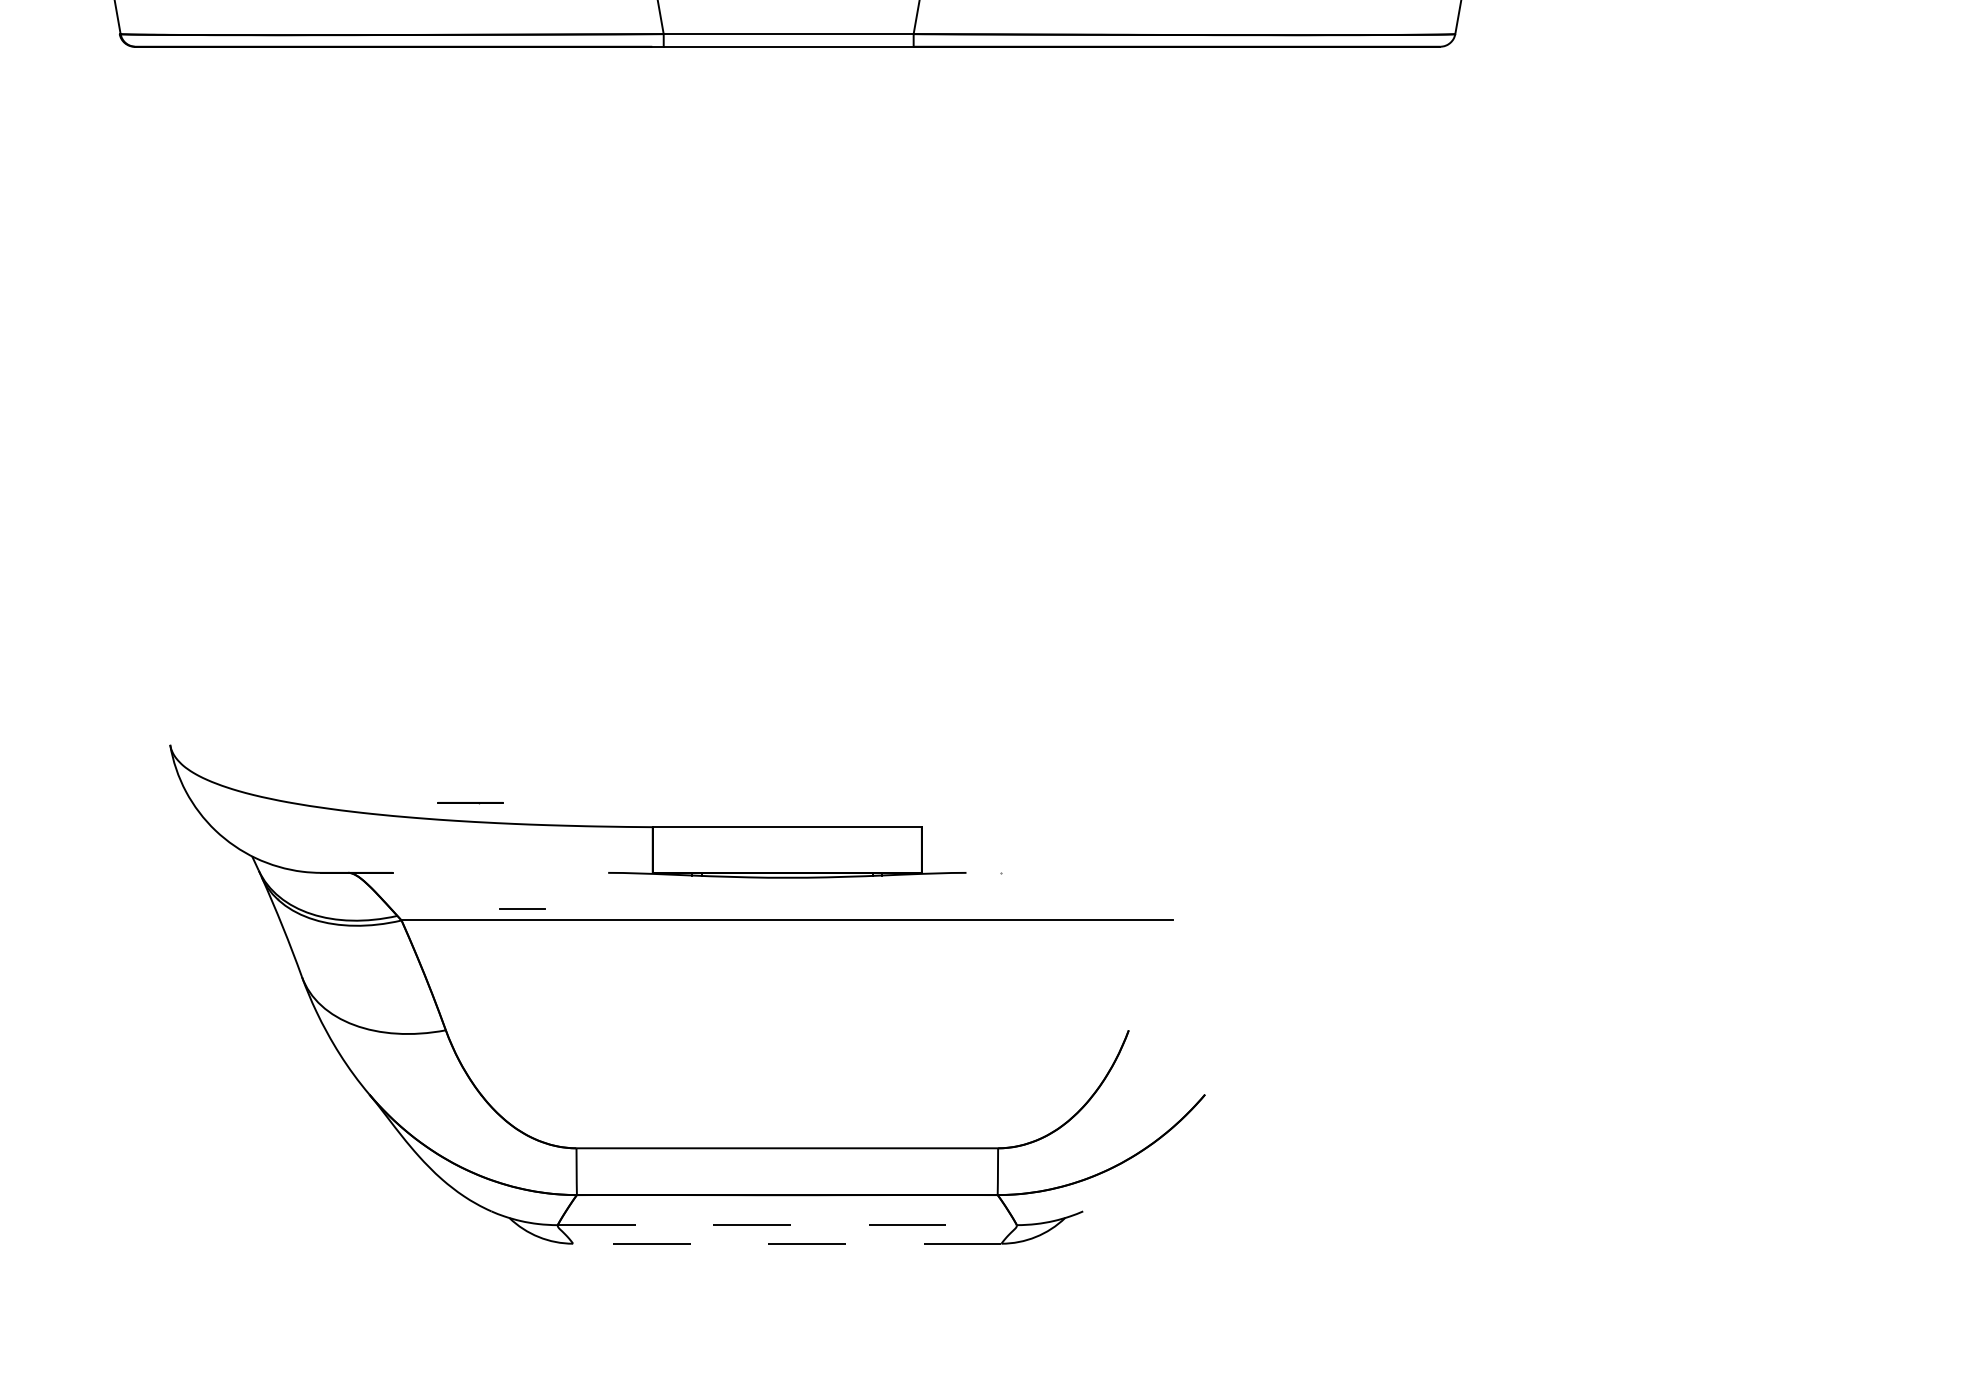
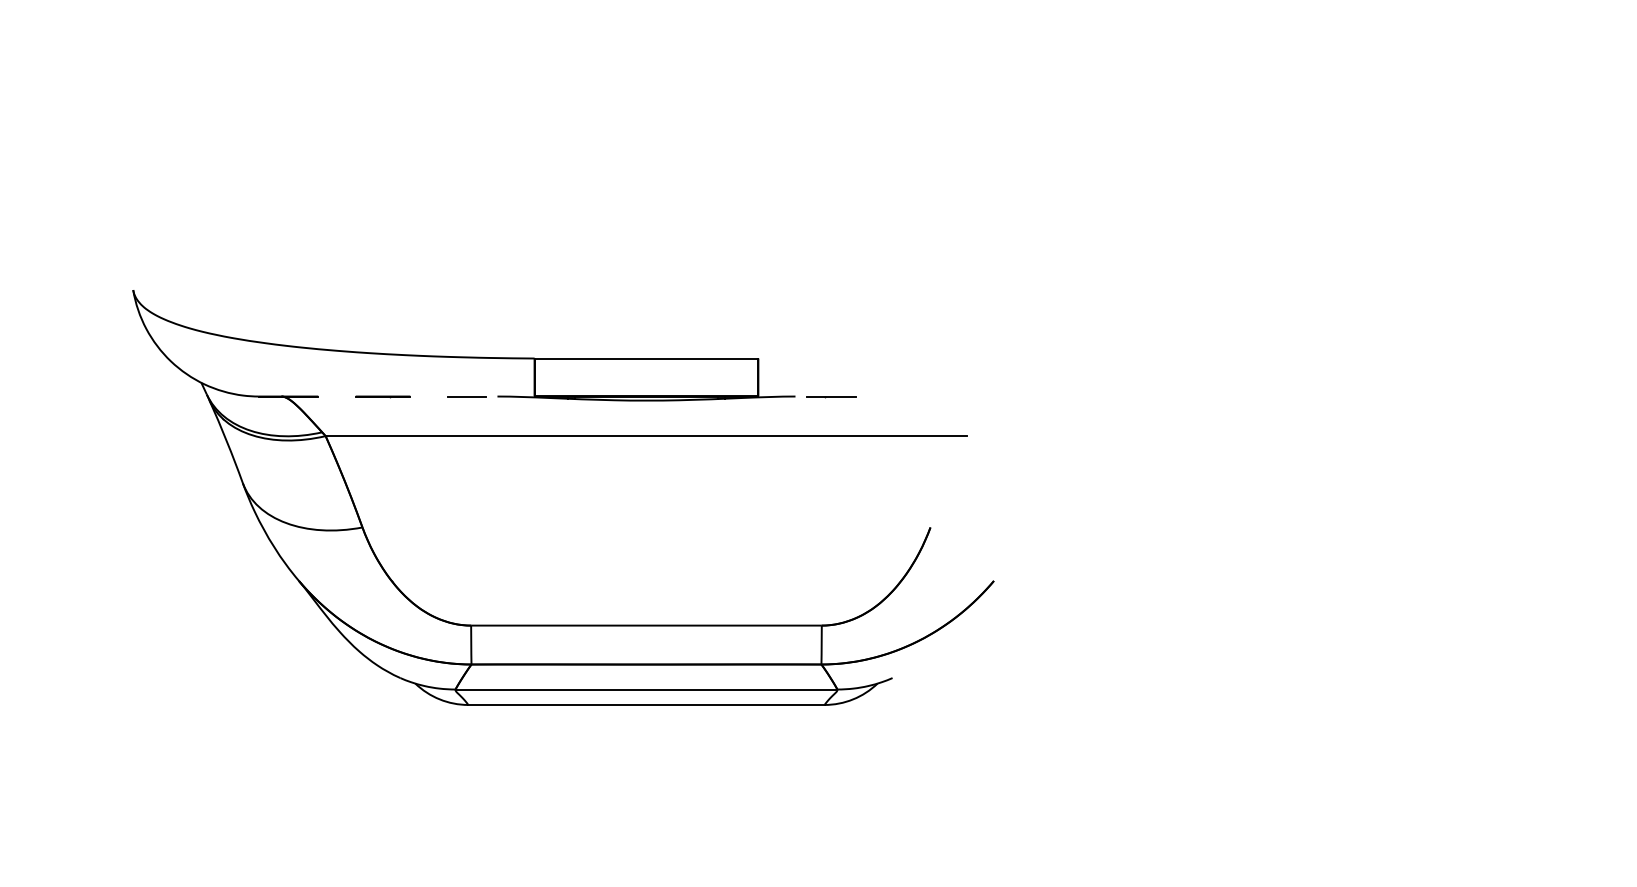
line: (470, 803) -> (382, 397), moved
line: (1009, 872) -> (831, 396), added
line: (522, 908) -> (466, 396), moved
line: (787, 1225) -> (646, 689), dashed -> solid
line: (786, 1243) -> (645, 704), dashed -> solid

